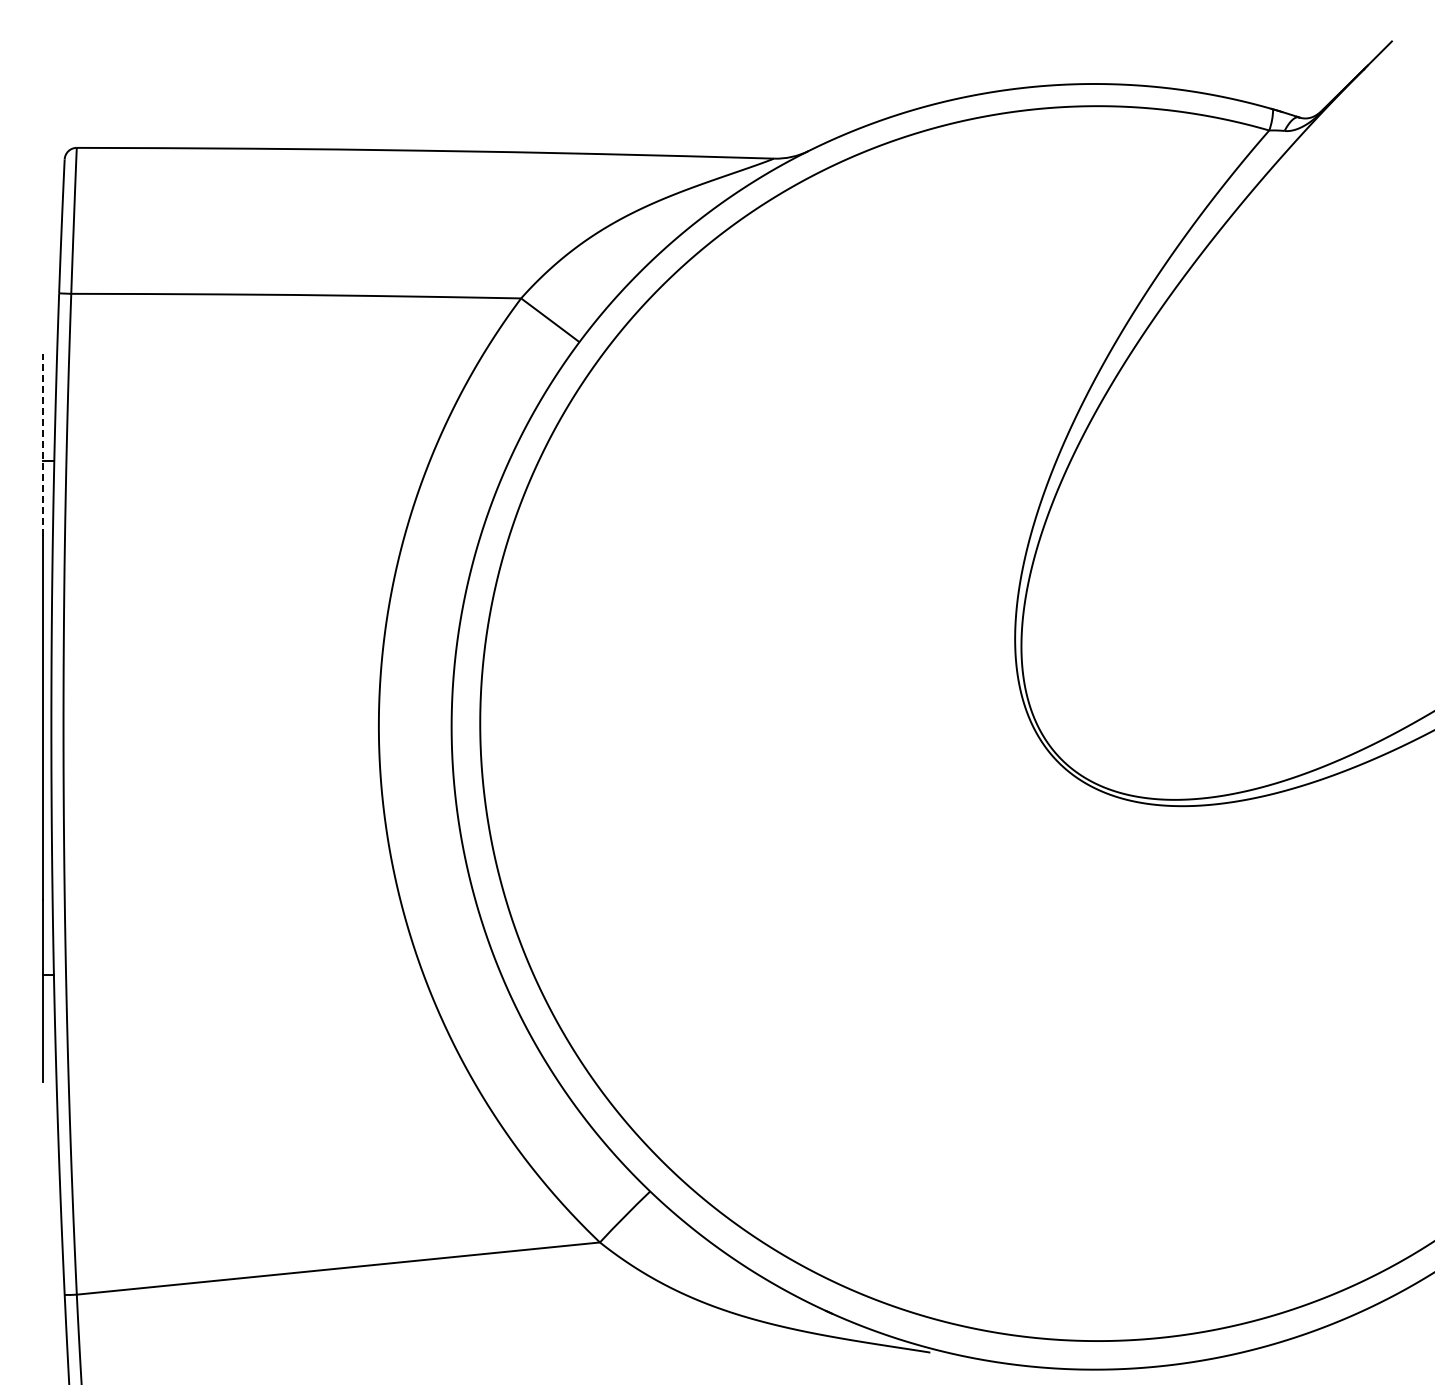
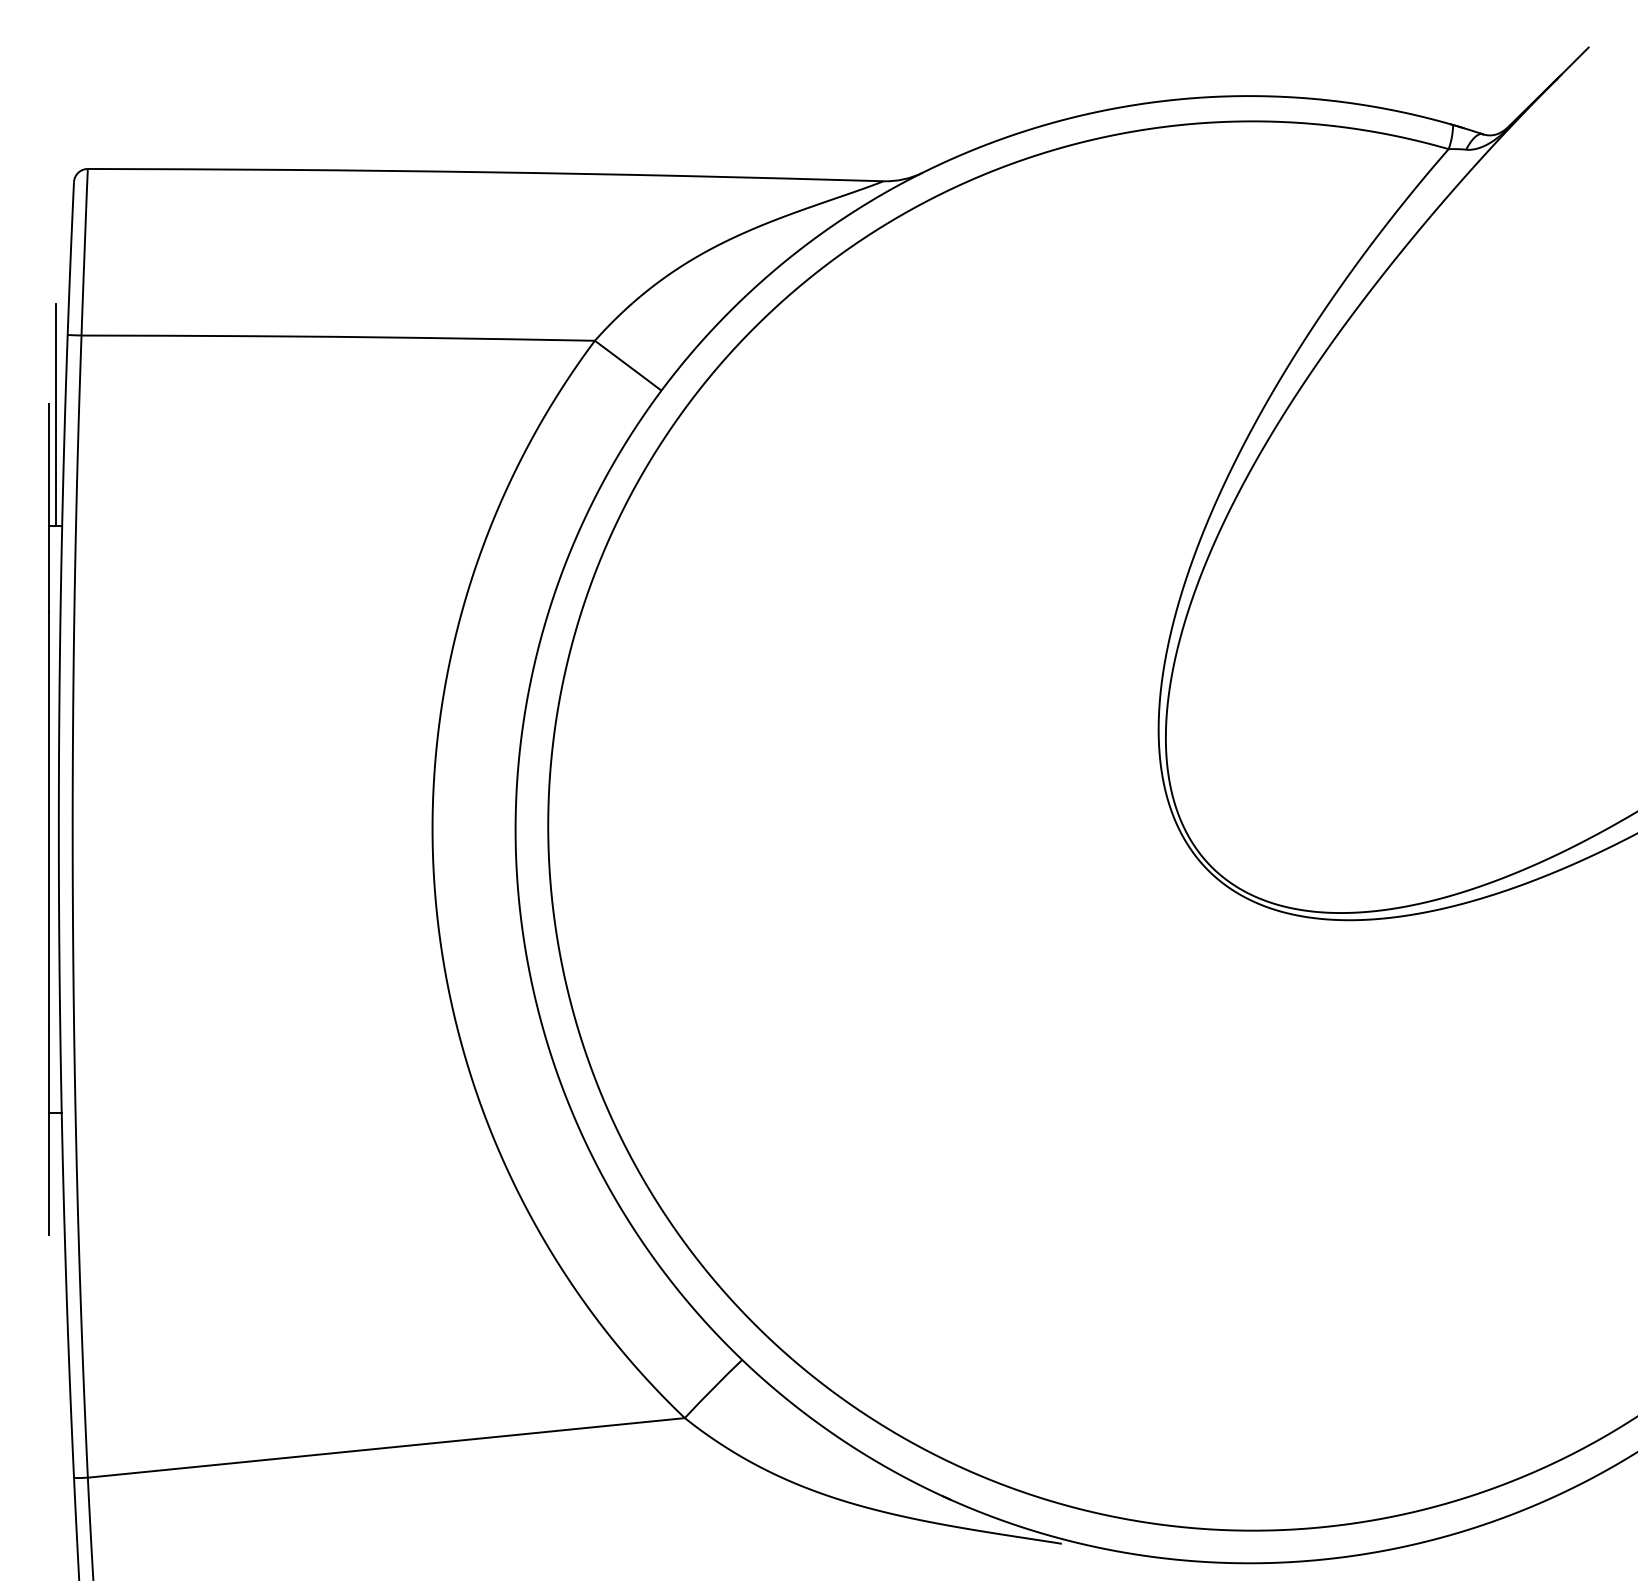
line: (48, 362) -> (55, 413), added
line: (43, 444) -> (49, 507), dashed -> solid

